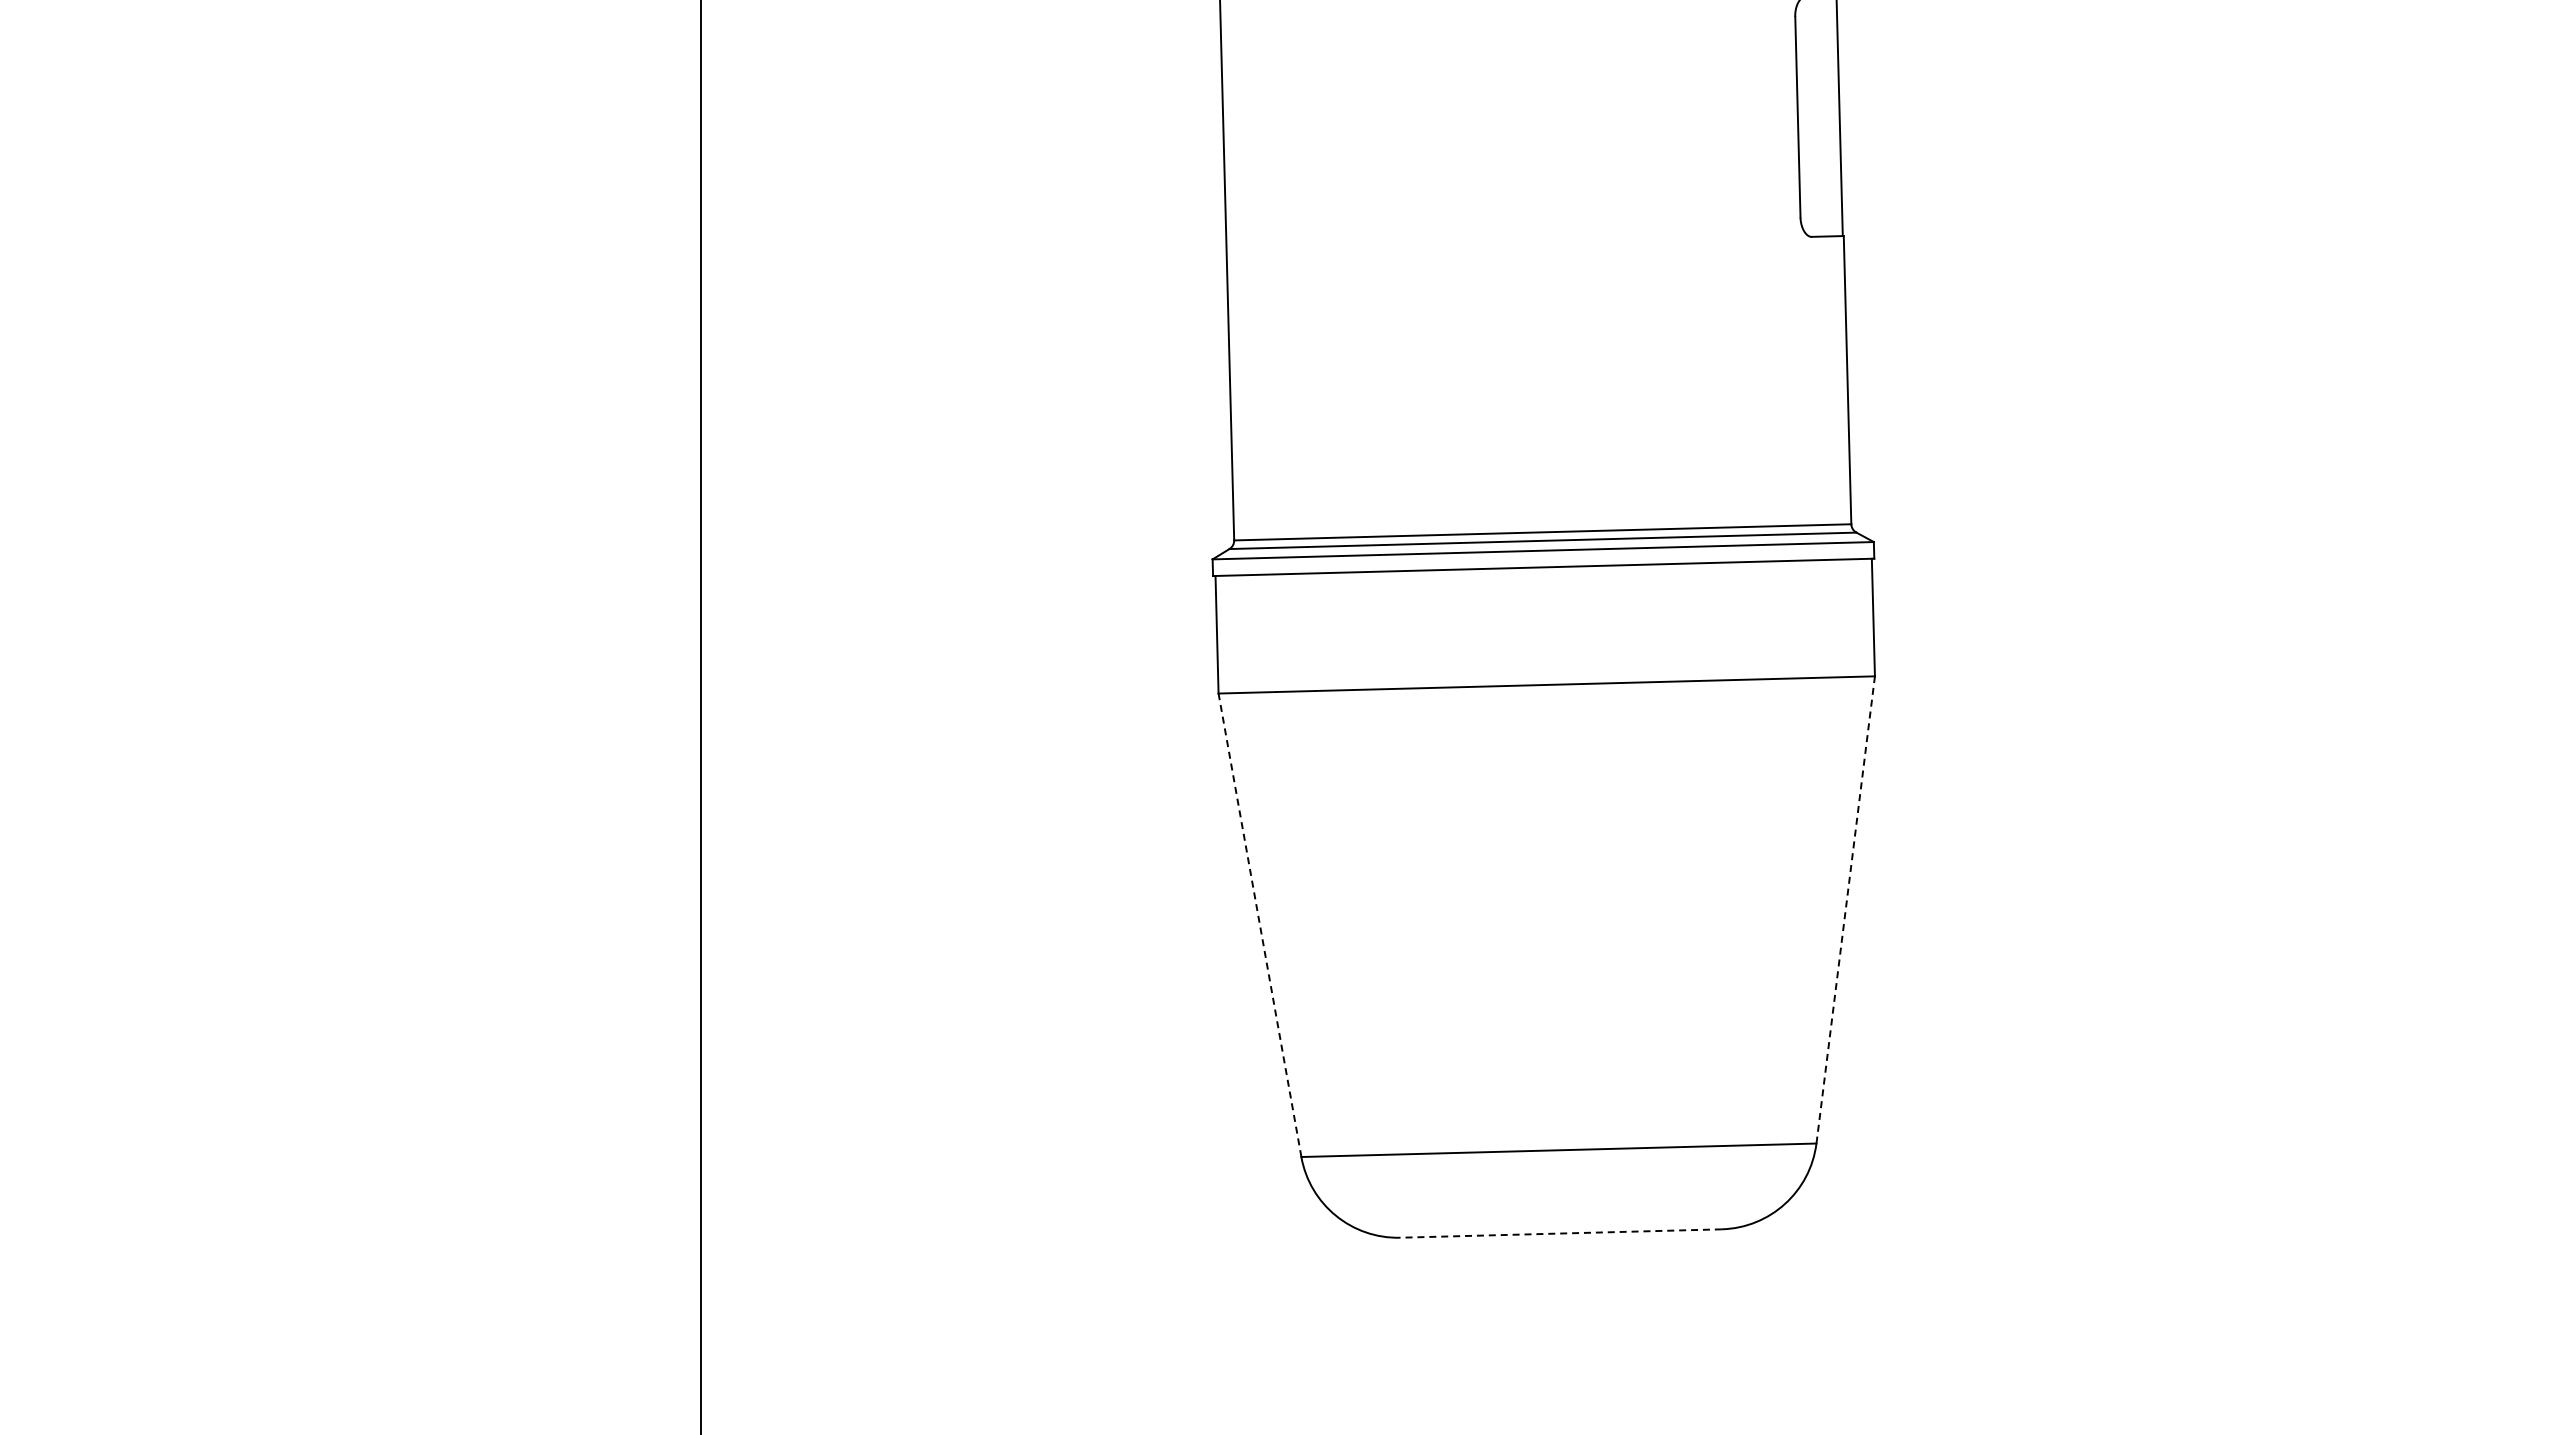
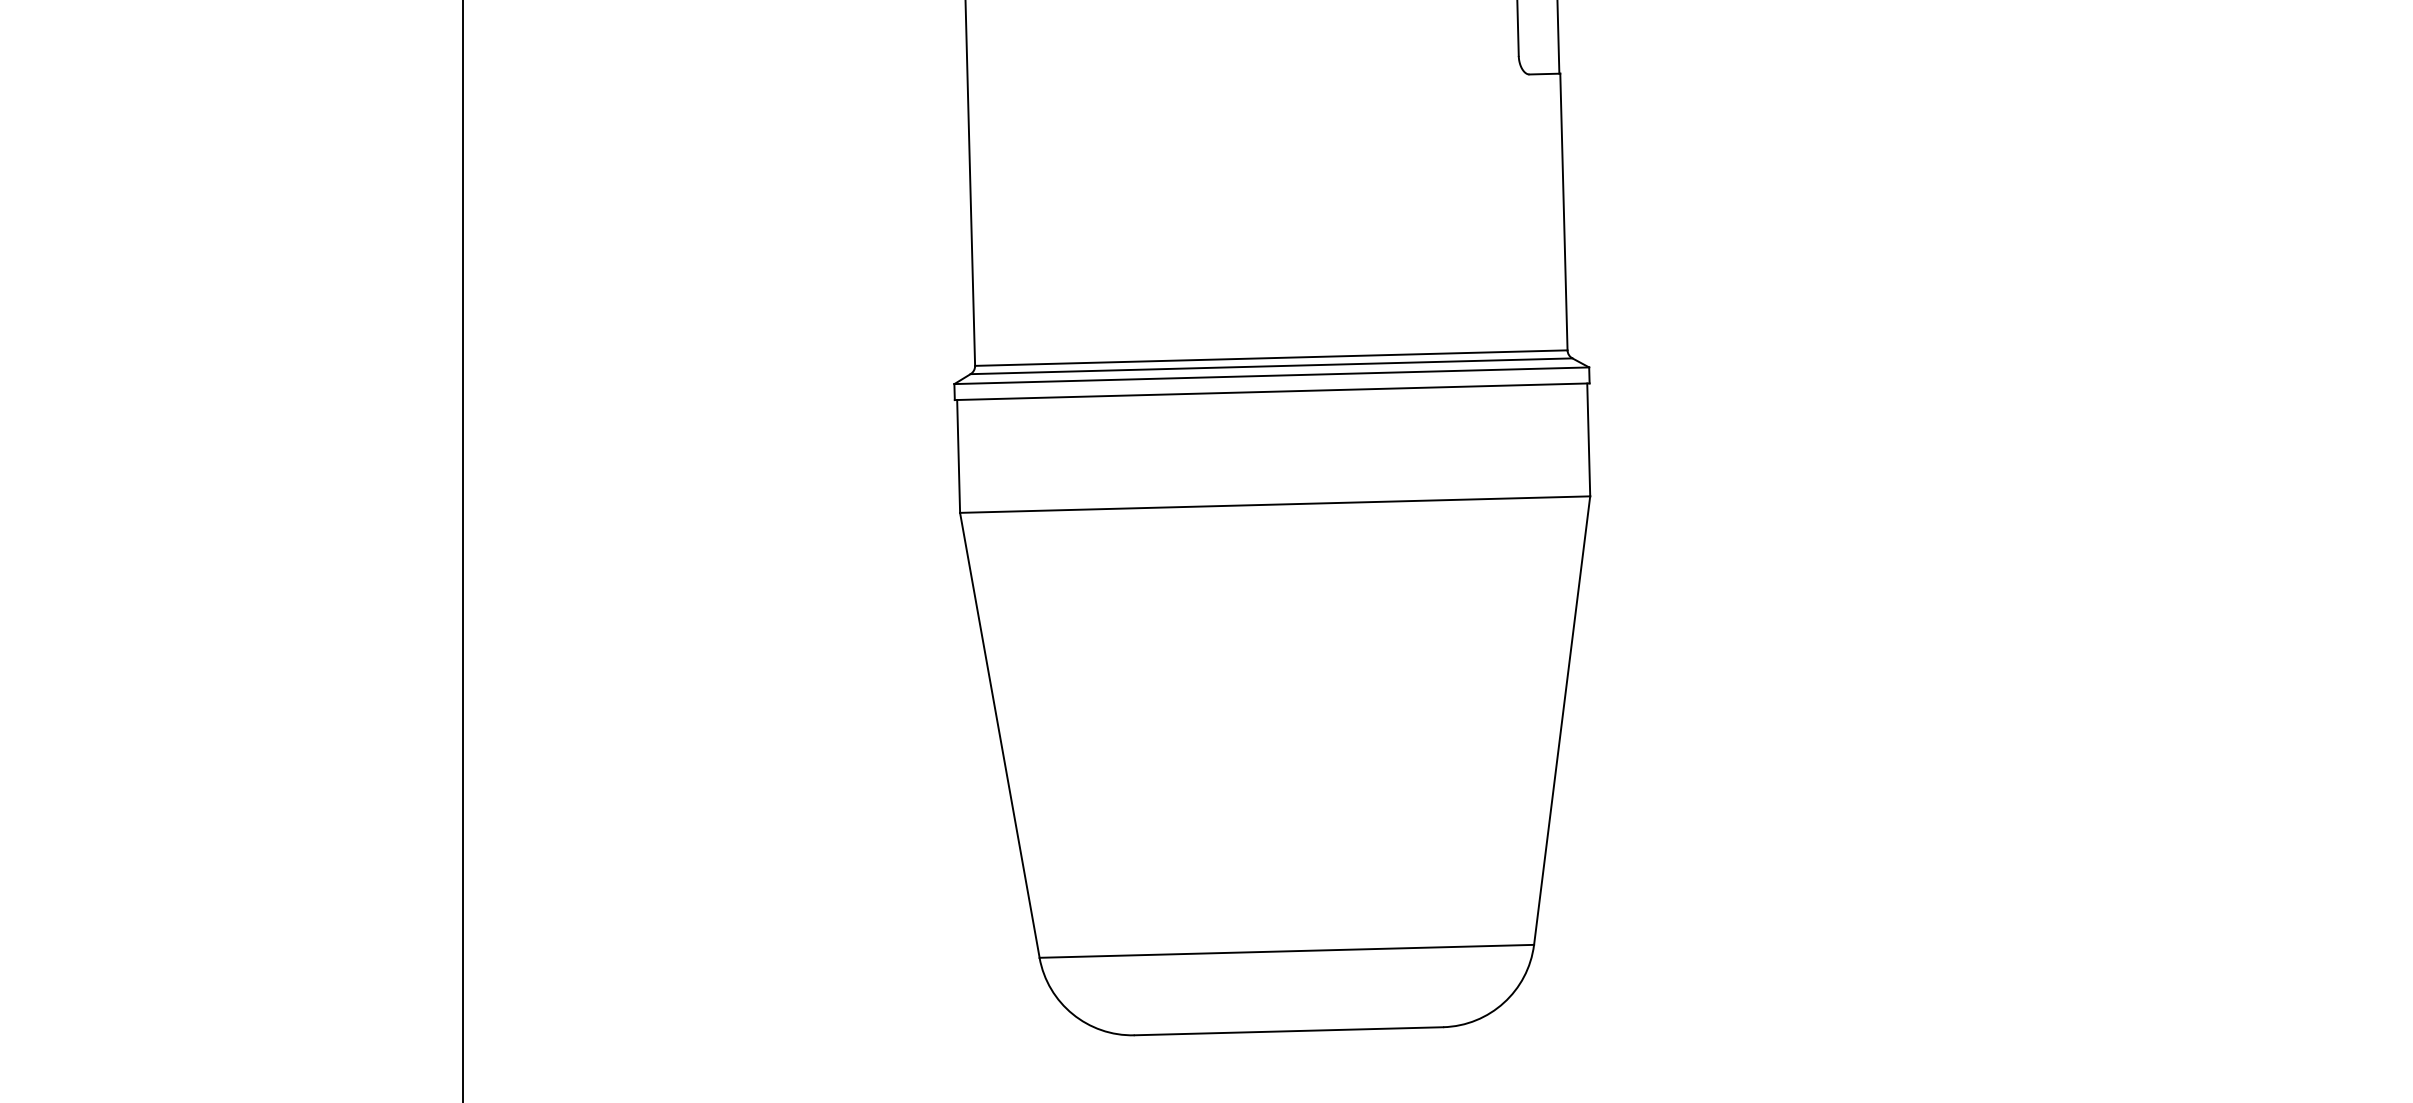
line: (1845, 909) -> (1561, 720), dashed -> solid
line: (1259, 924) -> (999, 734), dashed -> solid
line: (1561, 1233) -> (1289, 1031), dashed -> solid

